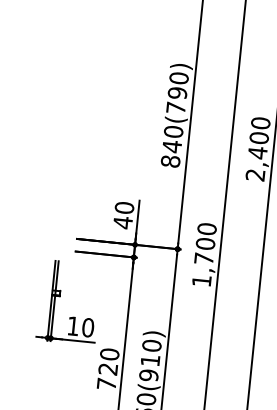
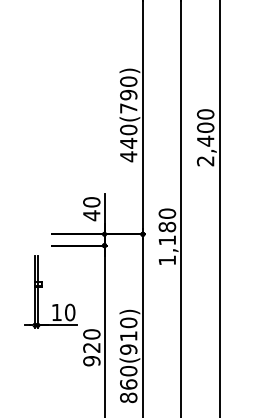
text: (170, 161) -> (128, 156), 840(790) -> 440(790)
text: (203, 250) -> (166, 233), 1,700 -> 1,180
text: (106, 384) -> (91, 361), 720 -> 920

